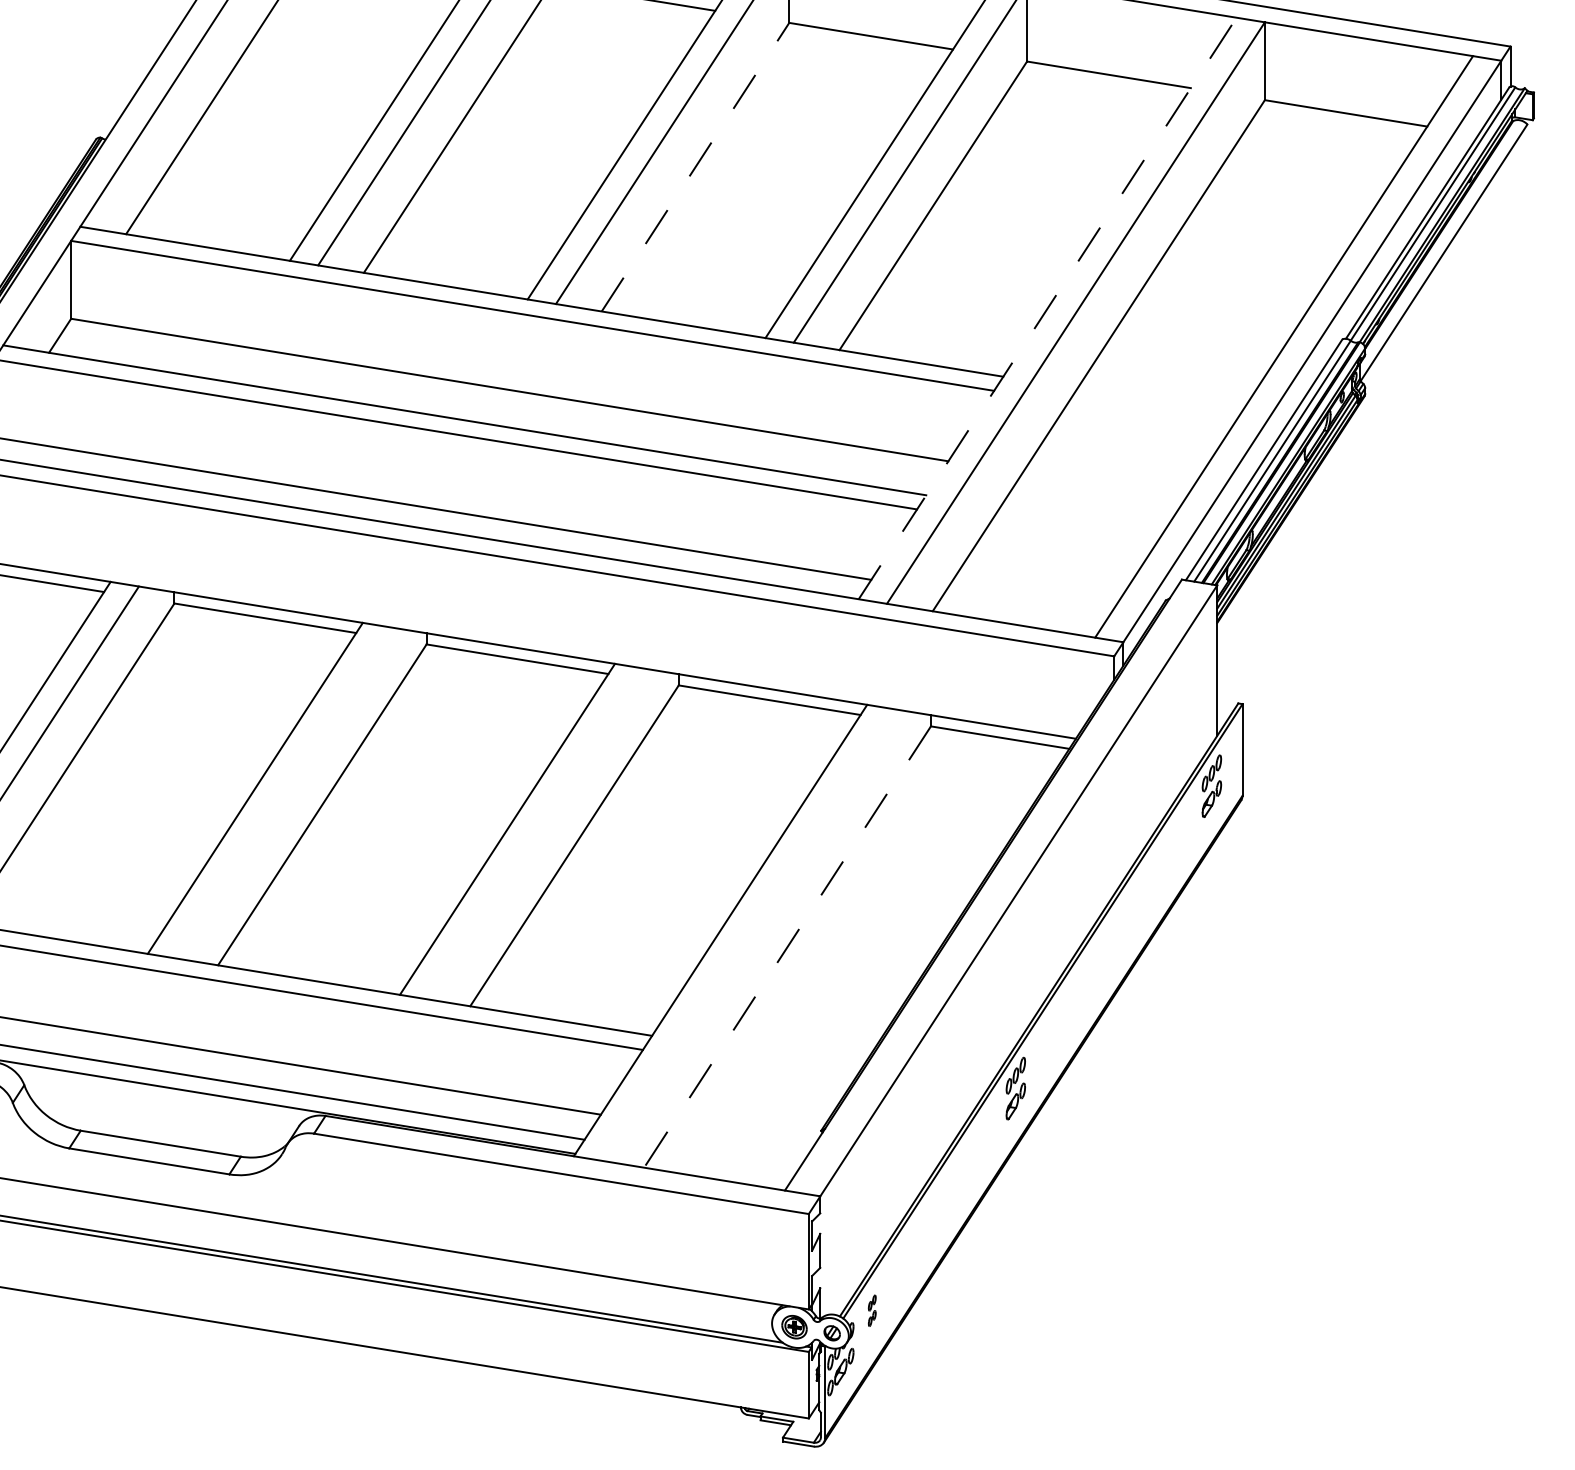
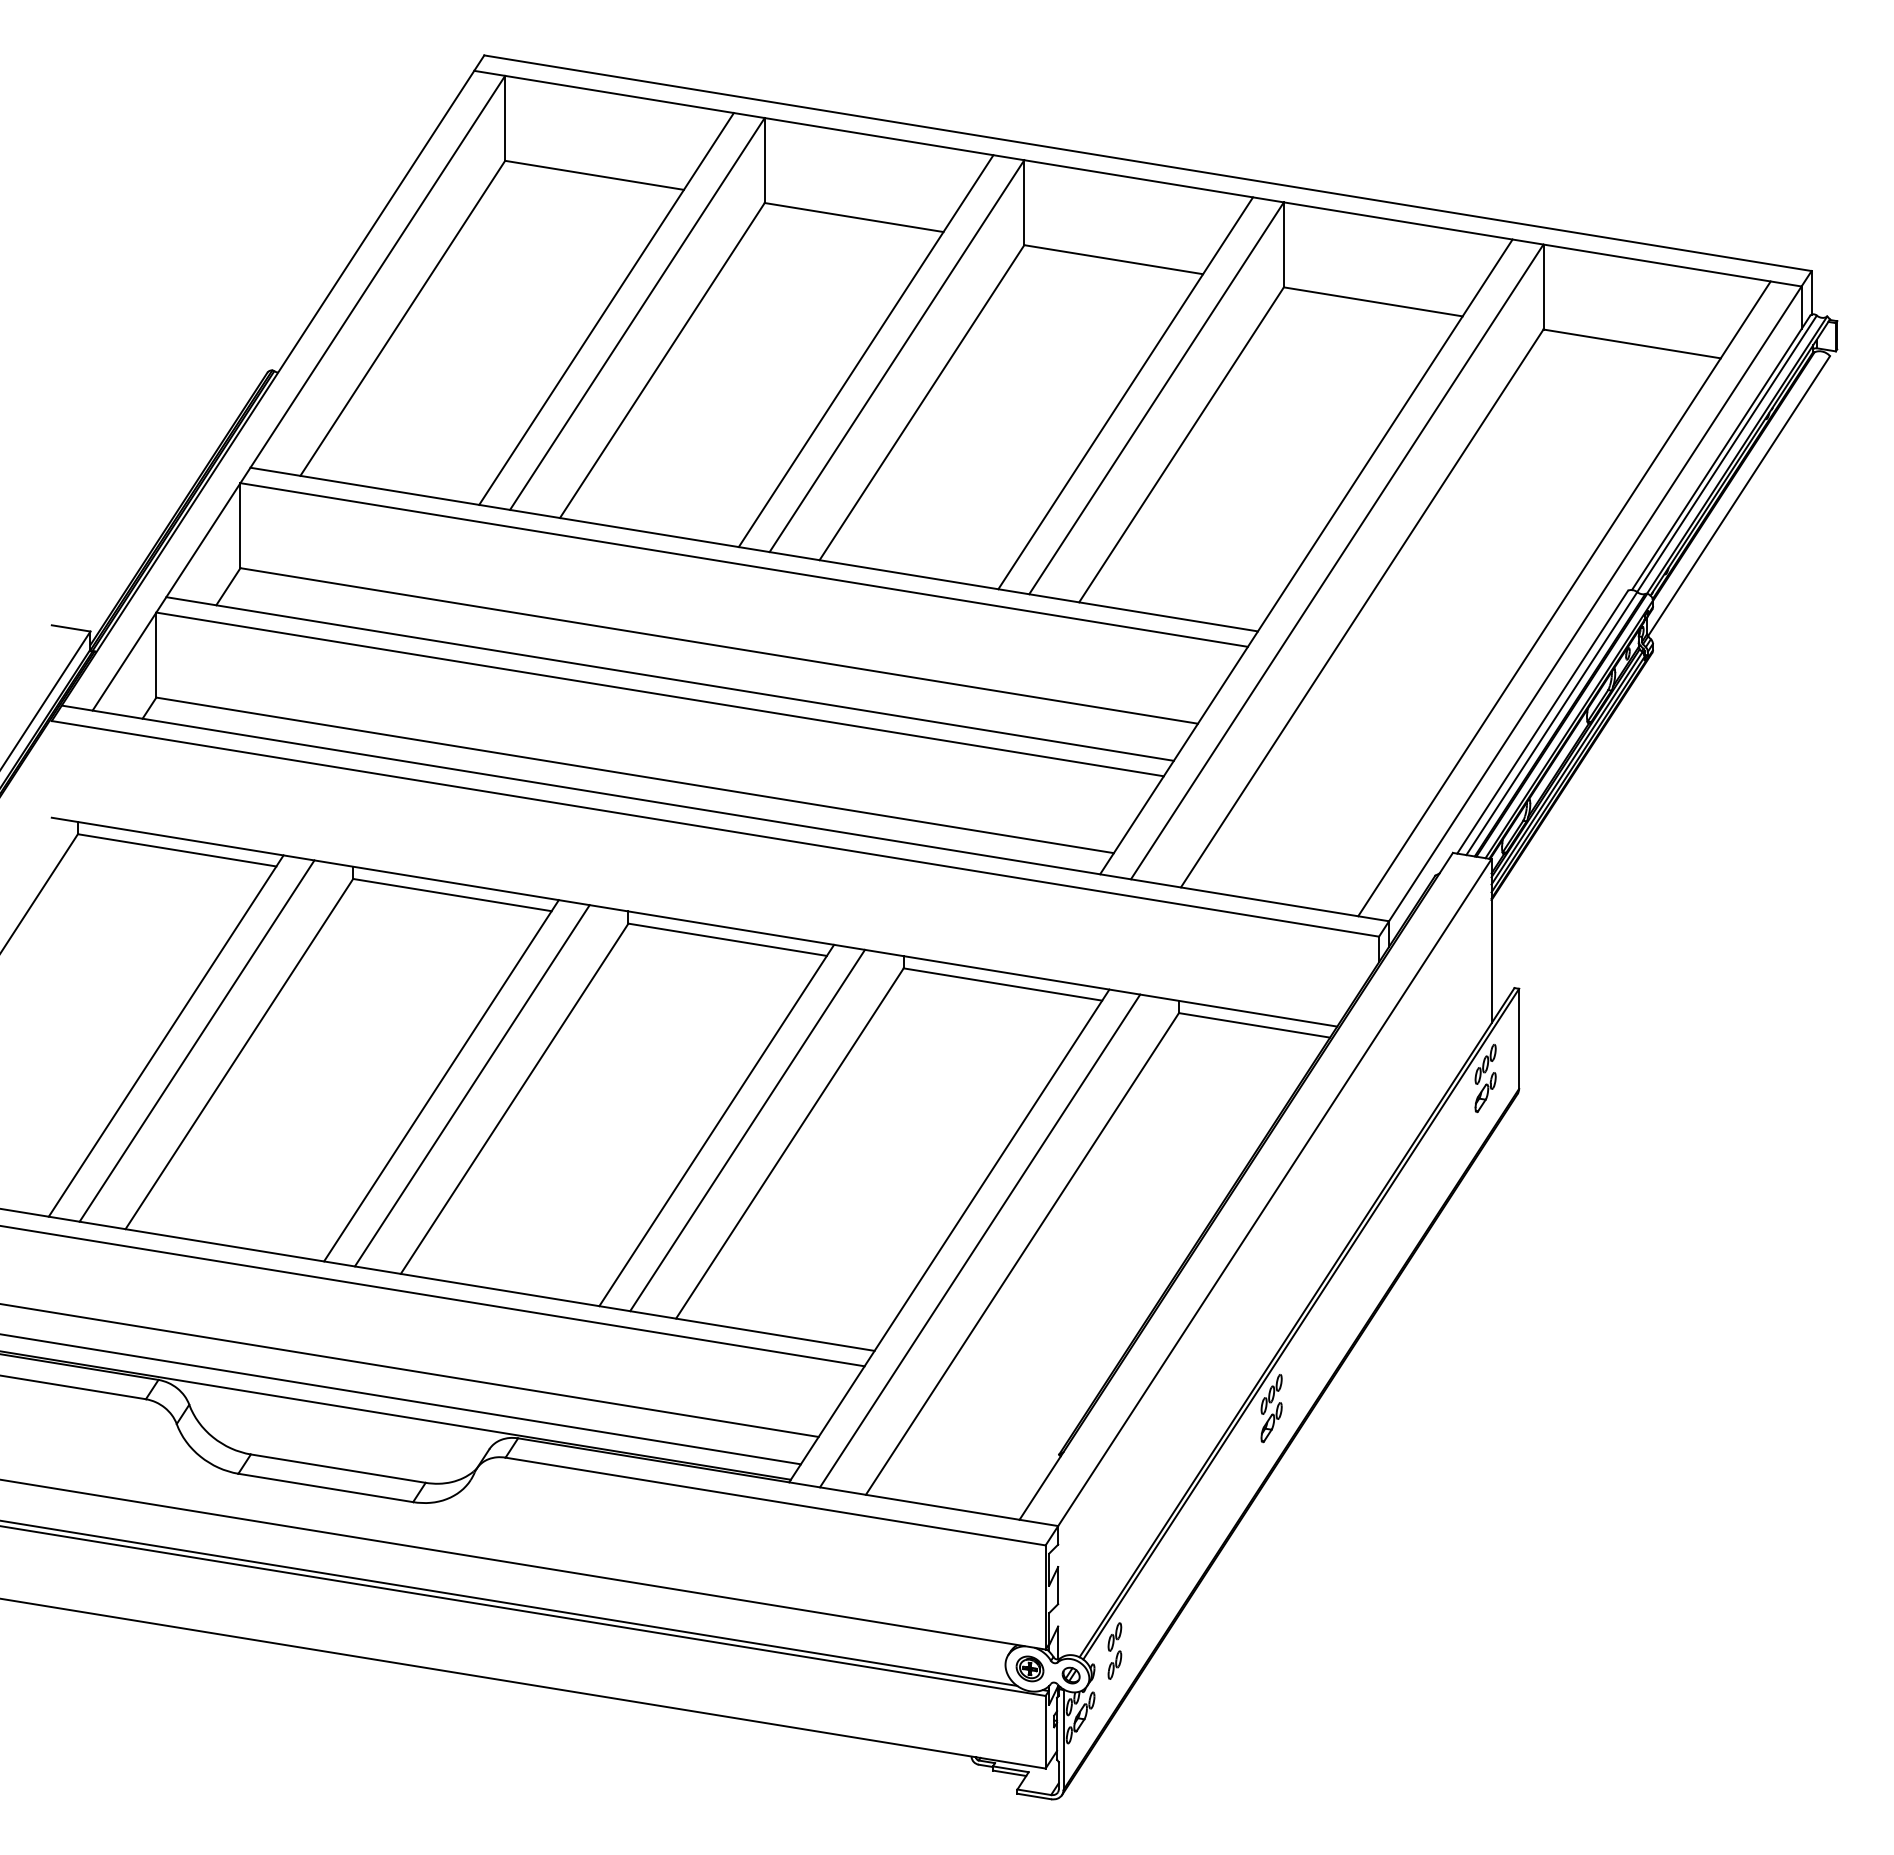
line: (695, 167) -> (921, 402), dashed -> solid
line: (1047, 308) -> (1306, 556), dashed -> solid
line: (282, 792) -> (471, 1085), added
line: (535, 833) -> (747, 1130), added
line: (749, 934) -> (980, 1240), added
line: (787, 947) -> (1022, 1254), dashed -> solid
part: (871, 1310) -> (1114, 1650), size x1.67

